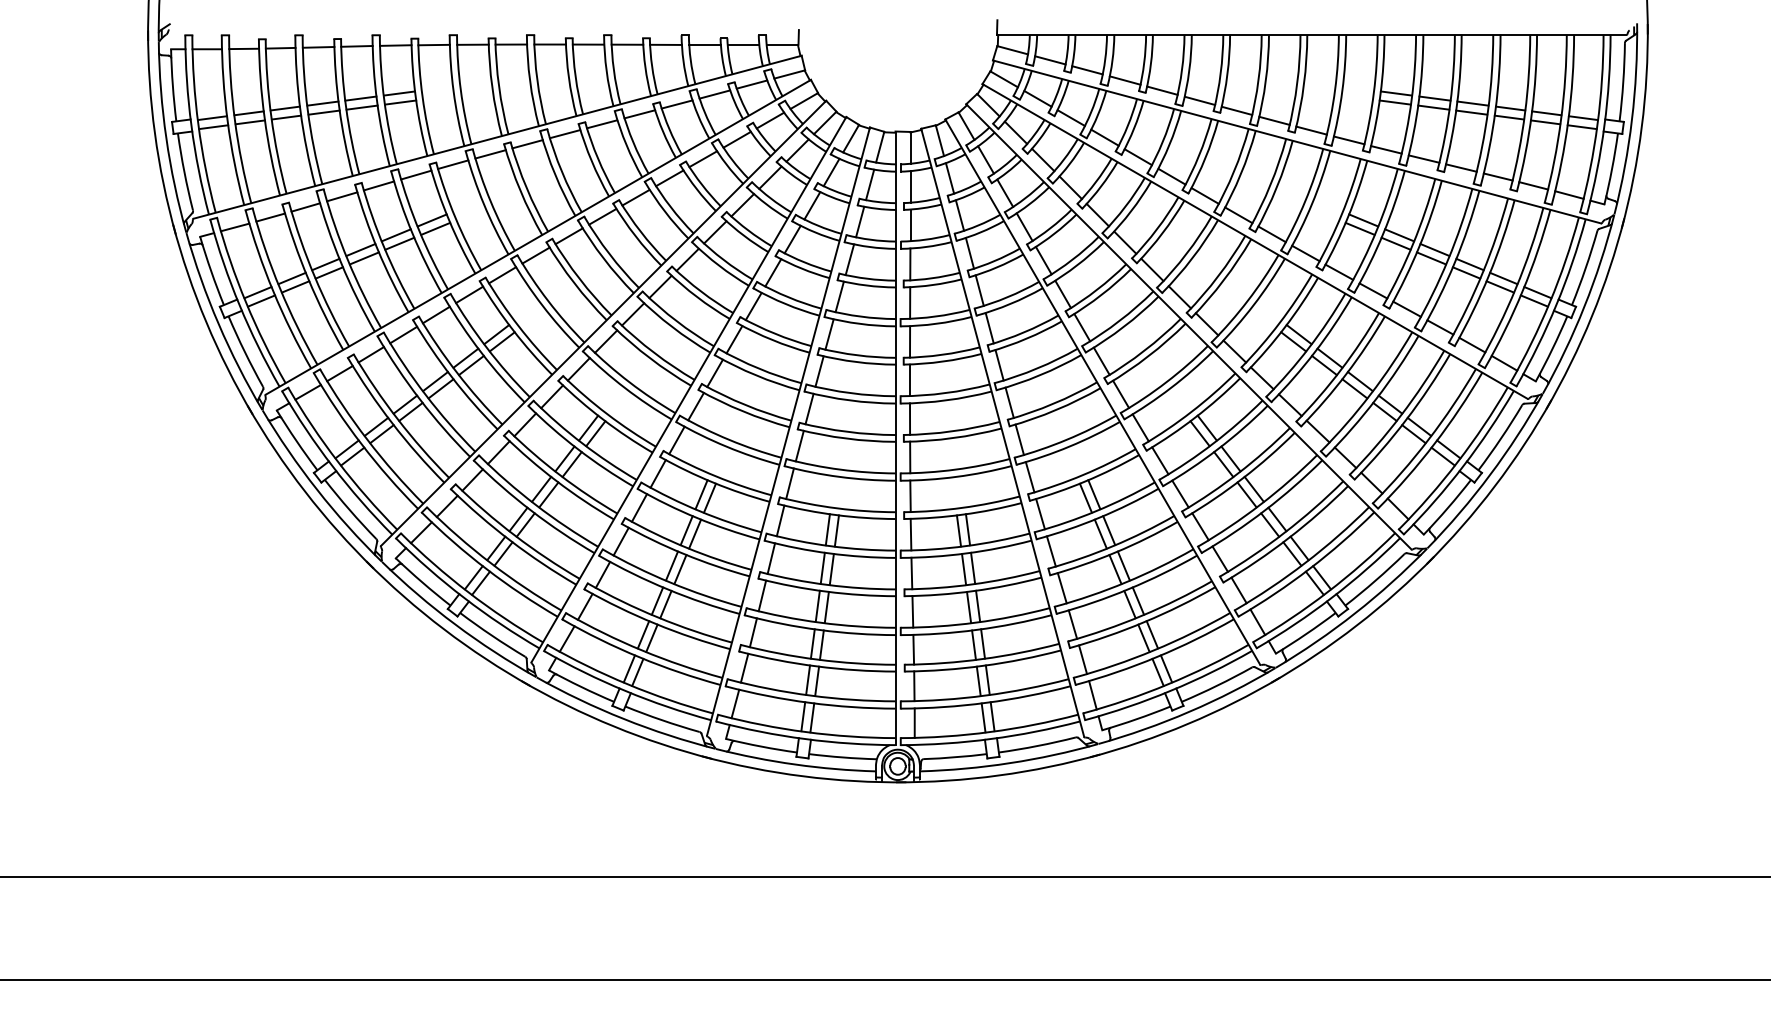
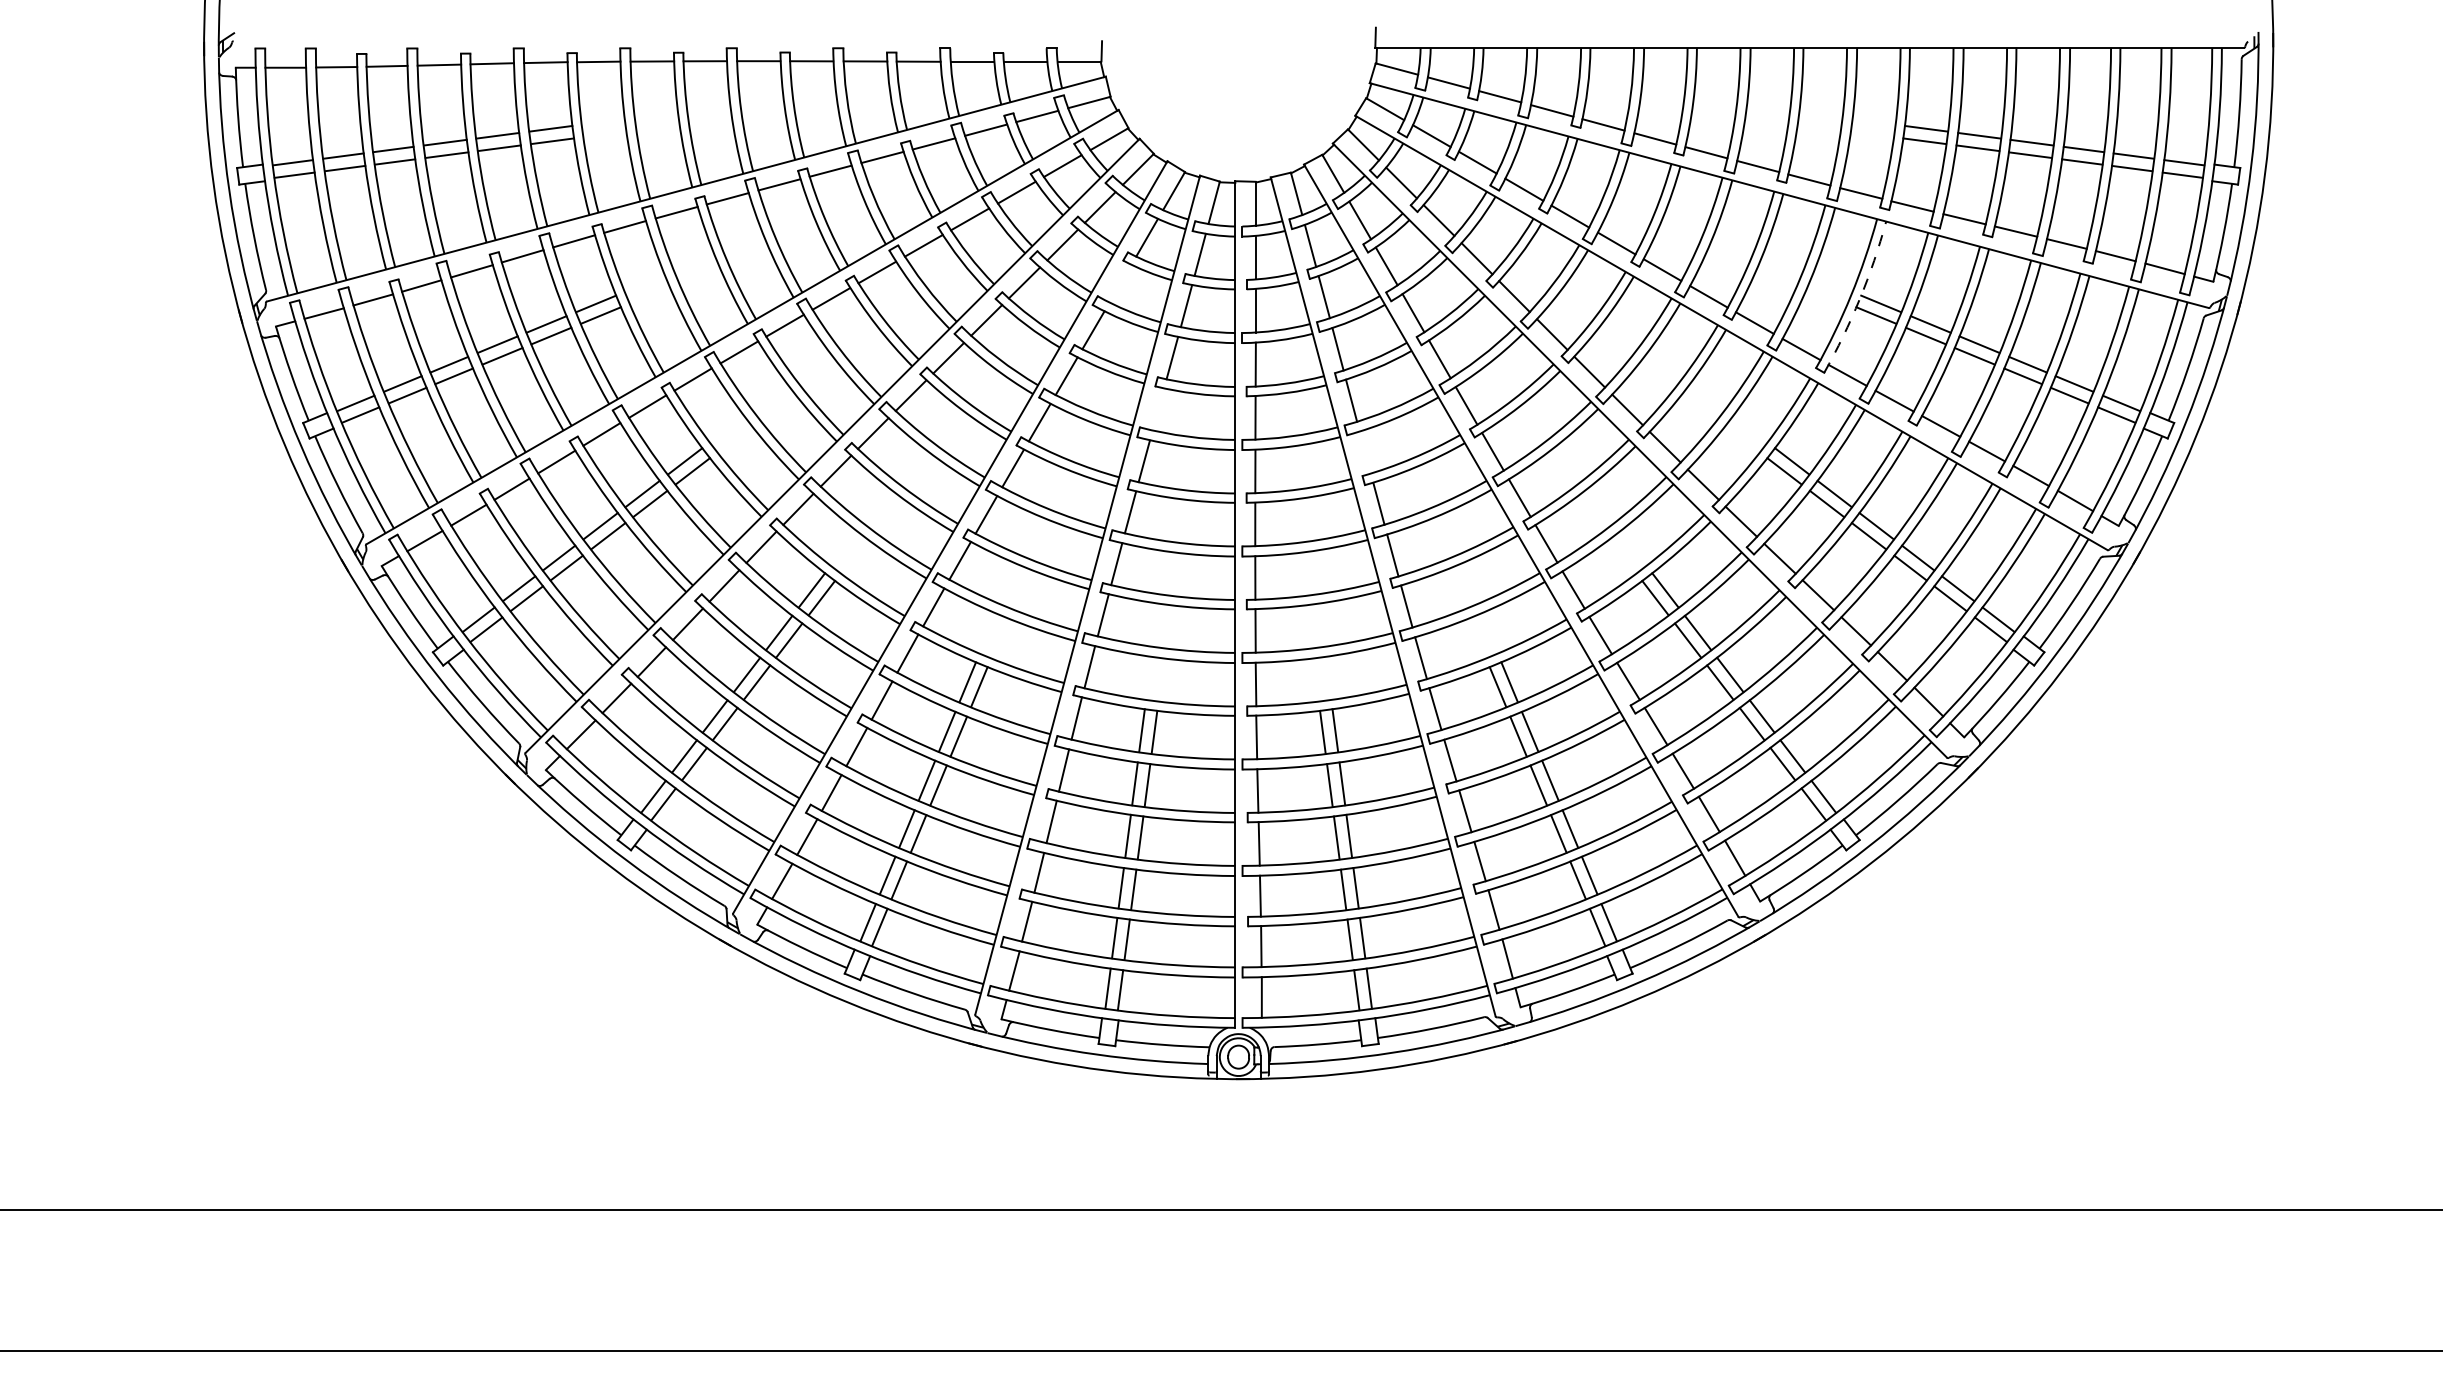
line: (812, 205) -> (1120, 283), removed
arc: (1347, 217) -> (1859, 299), solid -> dashed
line: (839, 296) -> (1158, 409), removed
line: (989, 328) -> (1364, 452), removed

